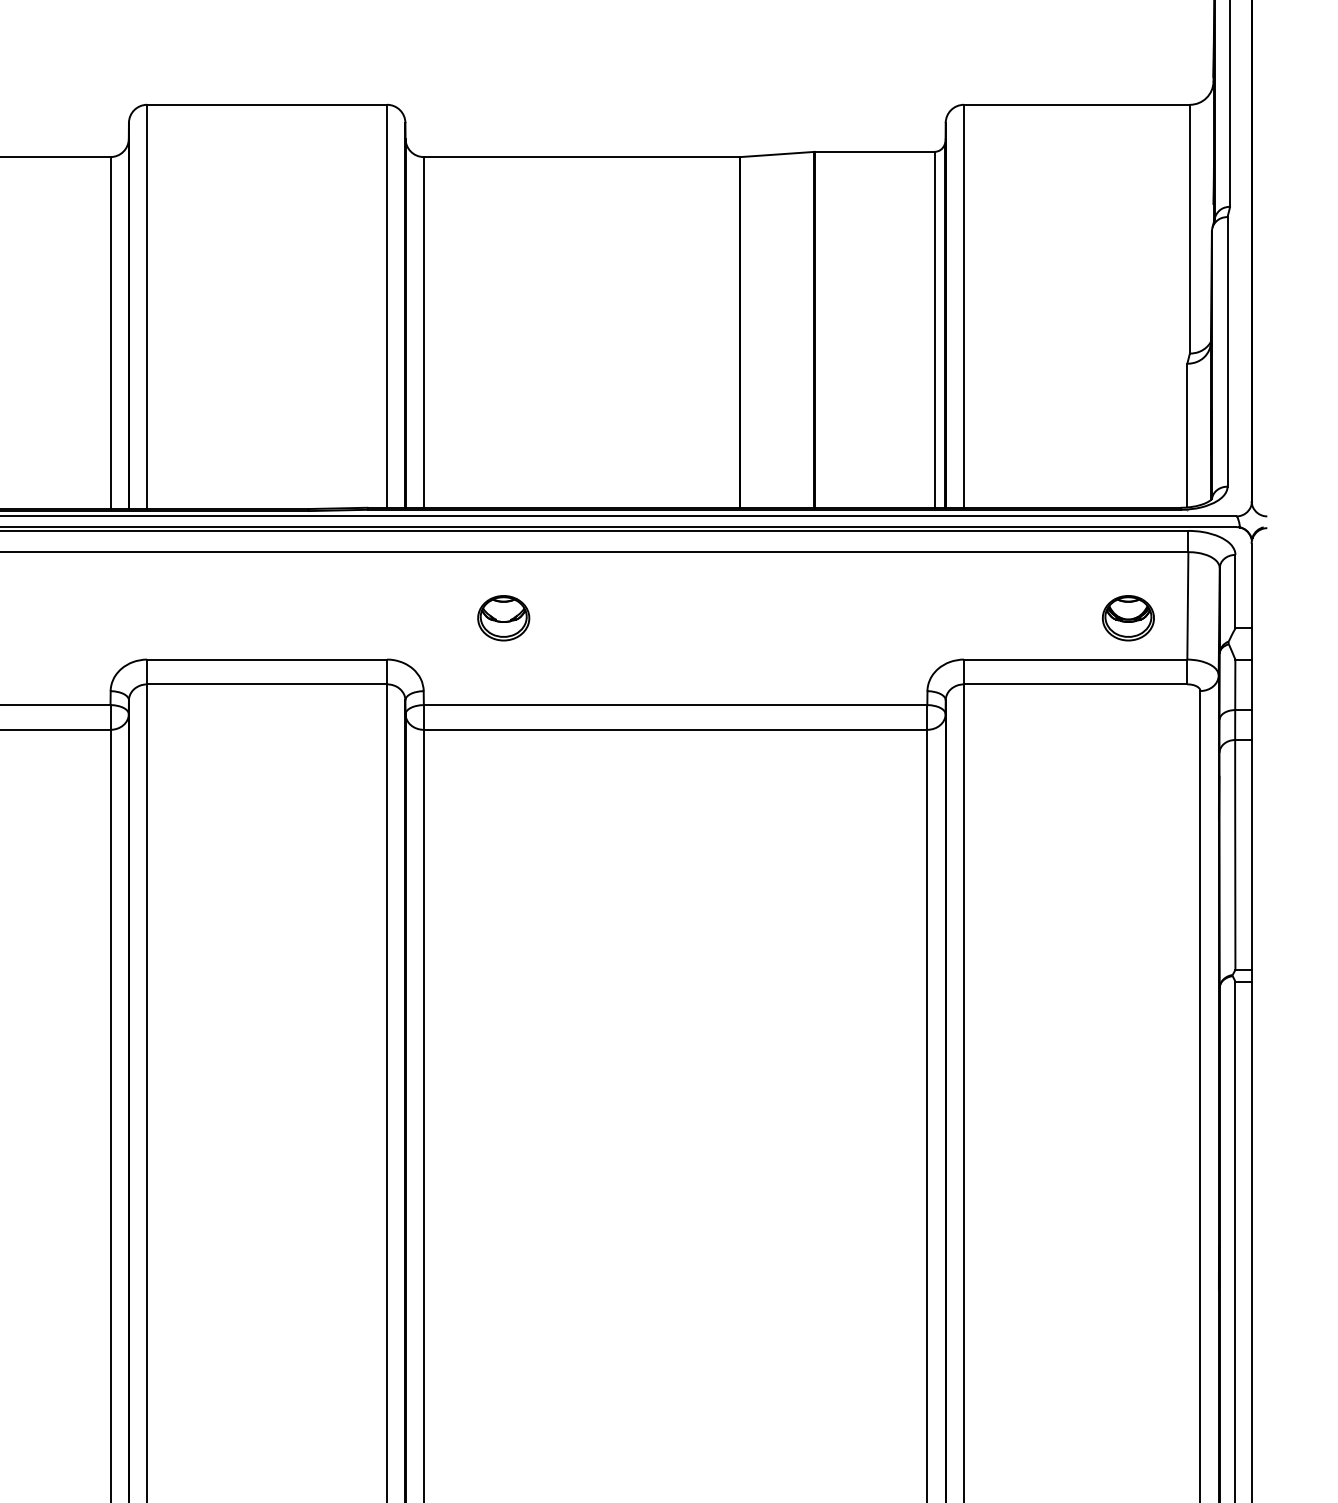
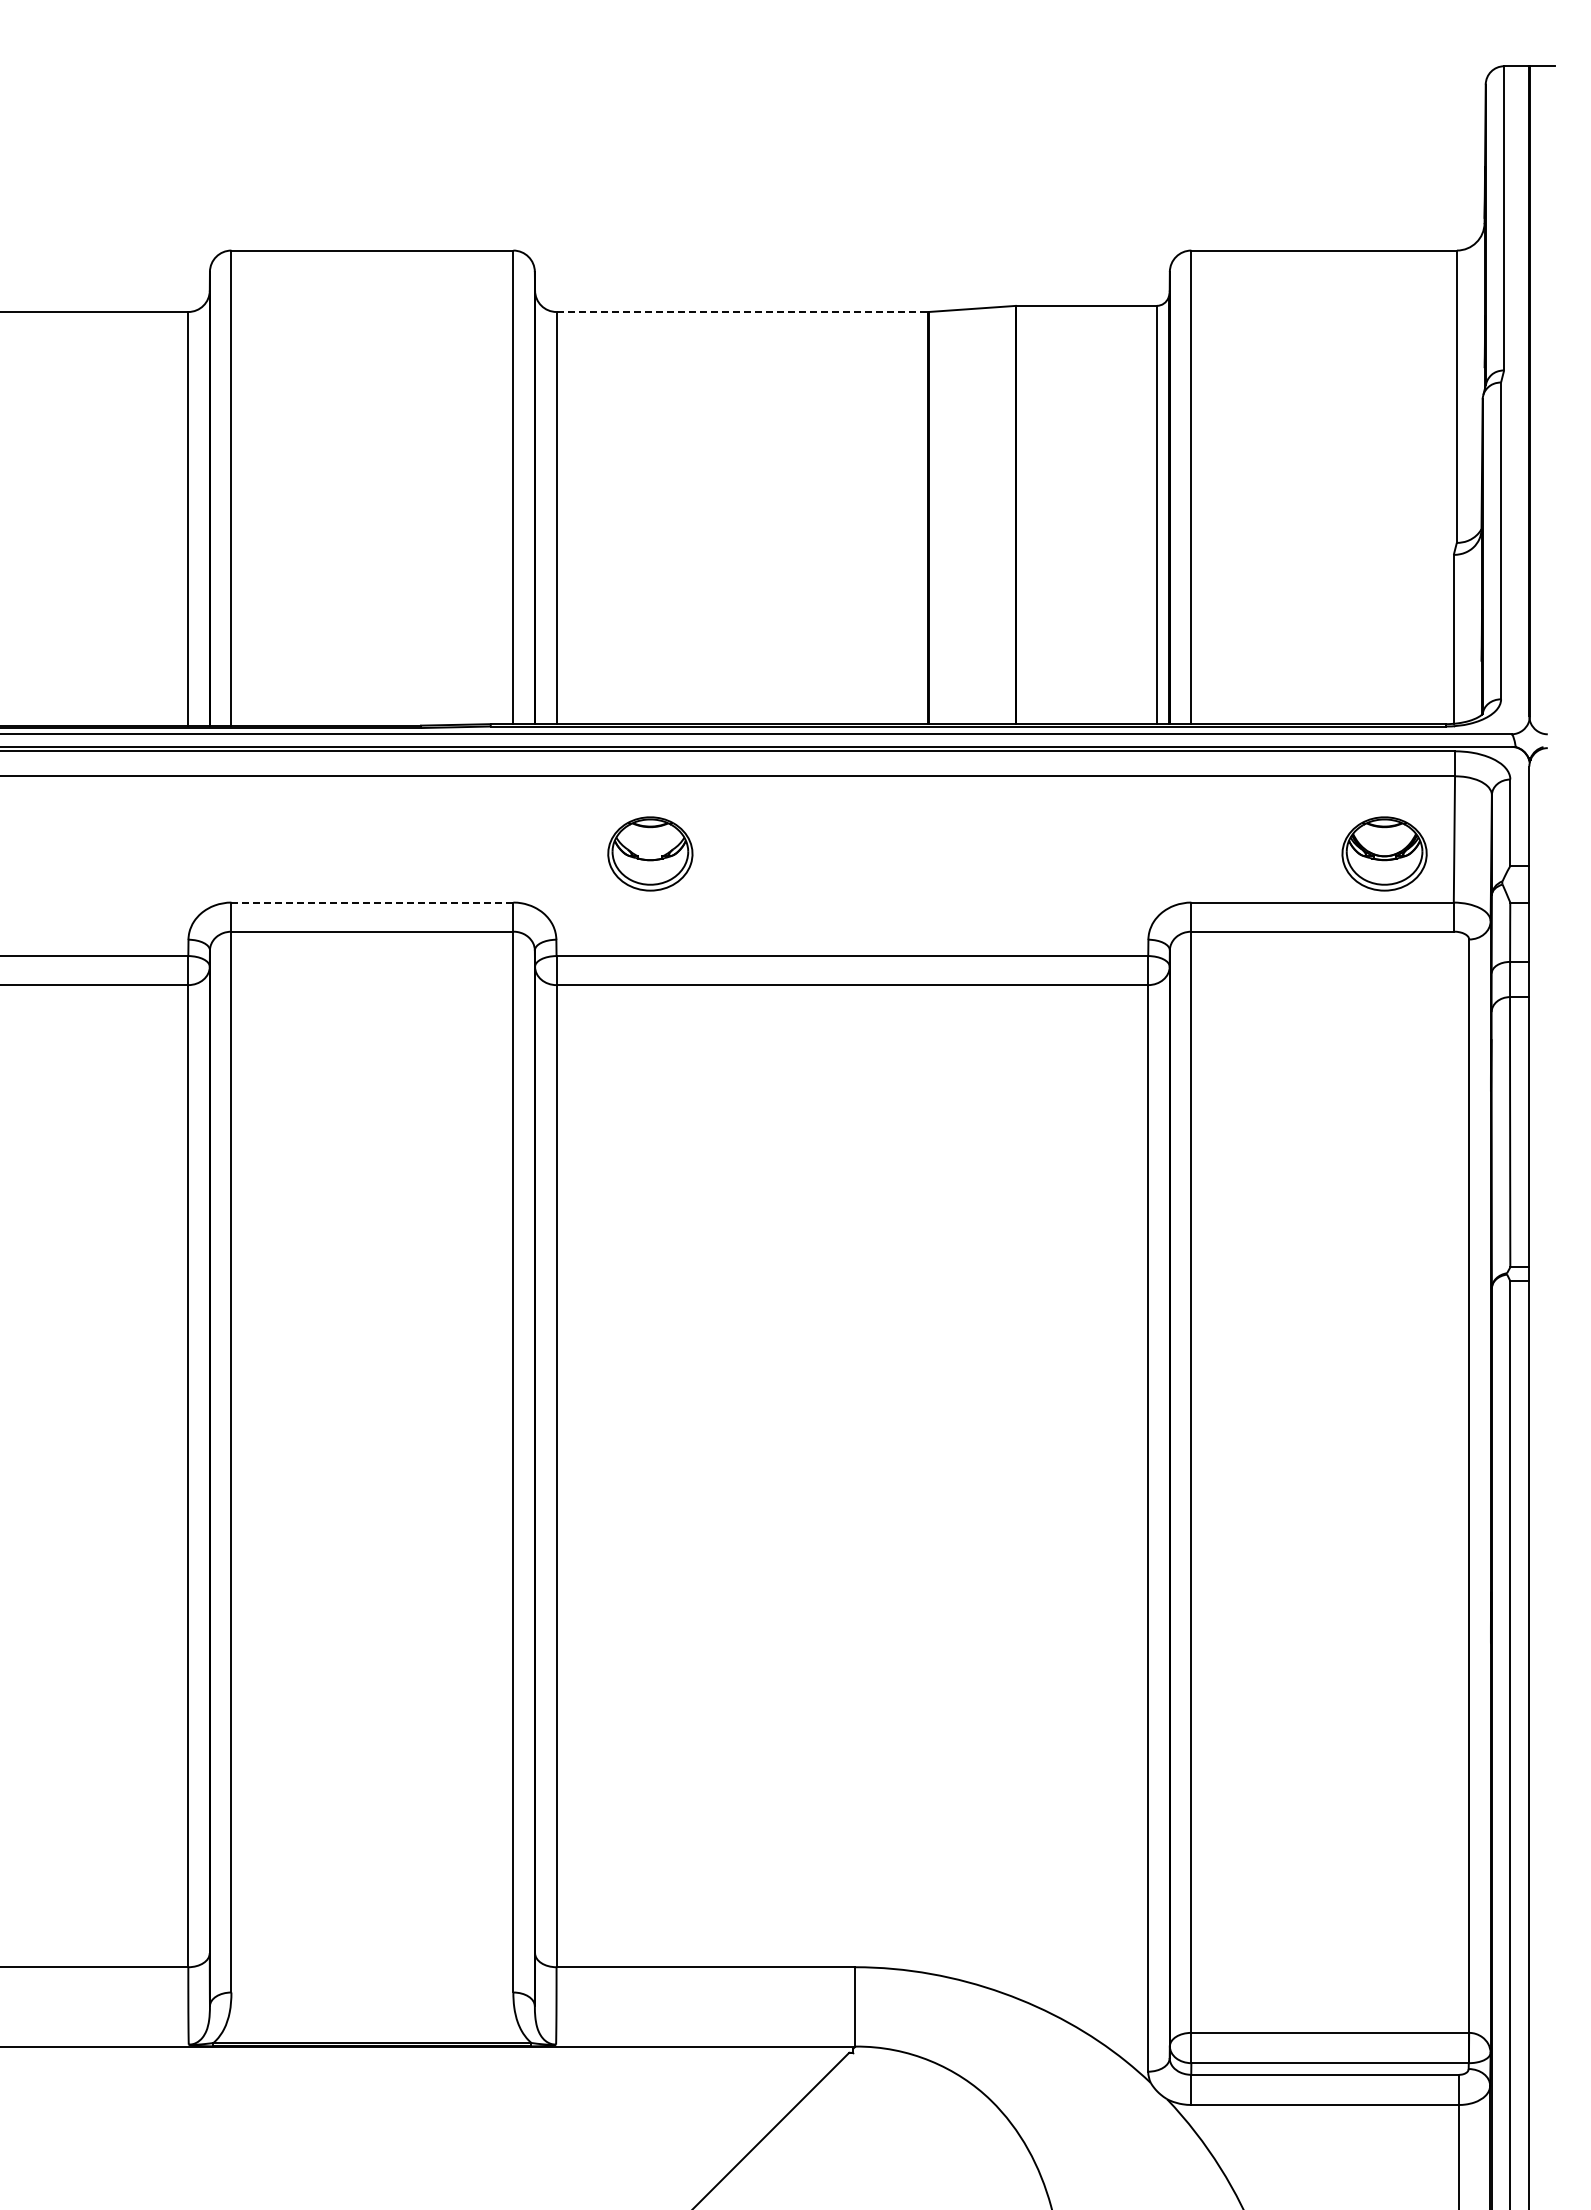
line: (582, 157) -> (742, 312), solid -> dashed
part: (503, 617) -> (650, 853), size x1.4
part: (1128, 617) -> (1384, 853), size x1.4
line: (267, 659) -> (372, 902), solid -> dashed

